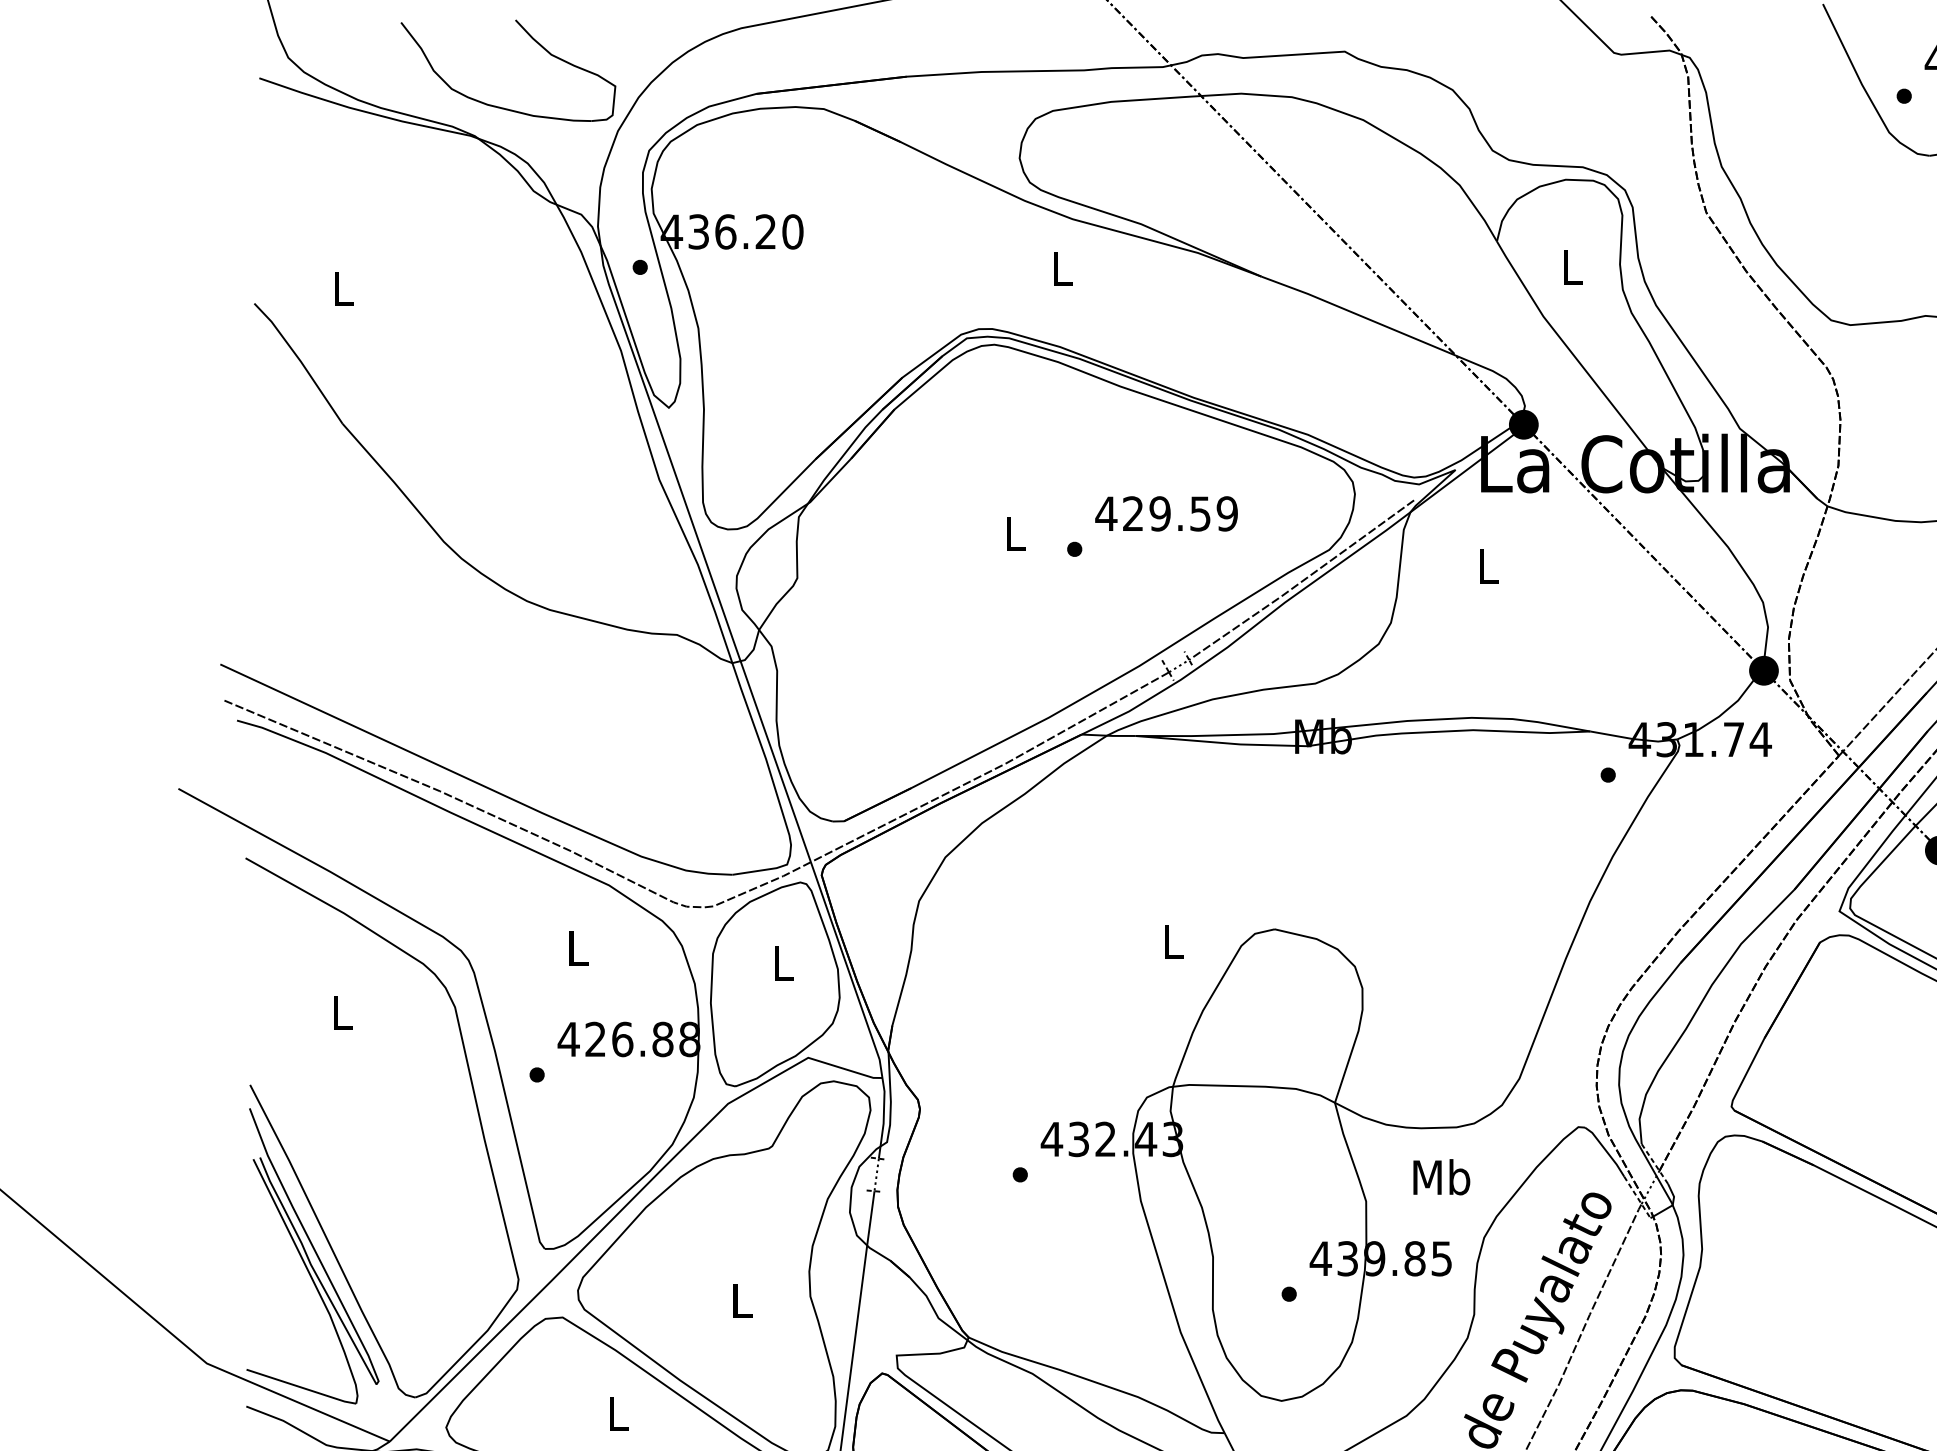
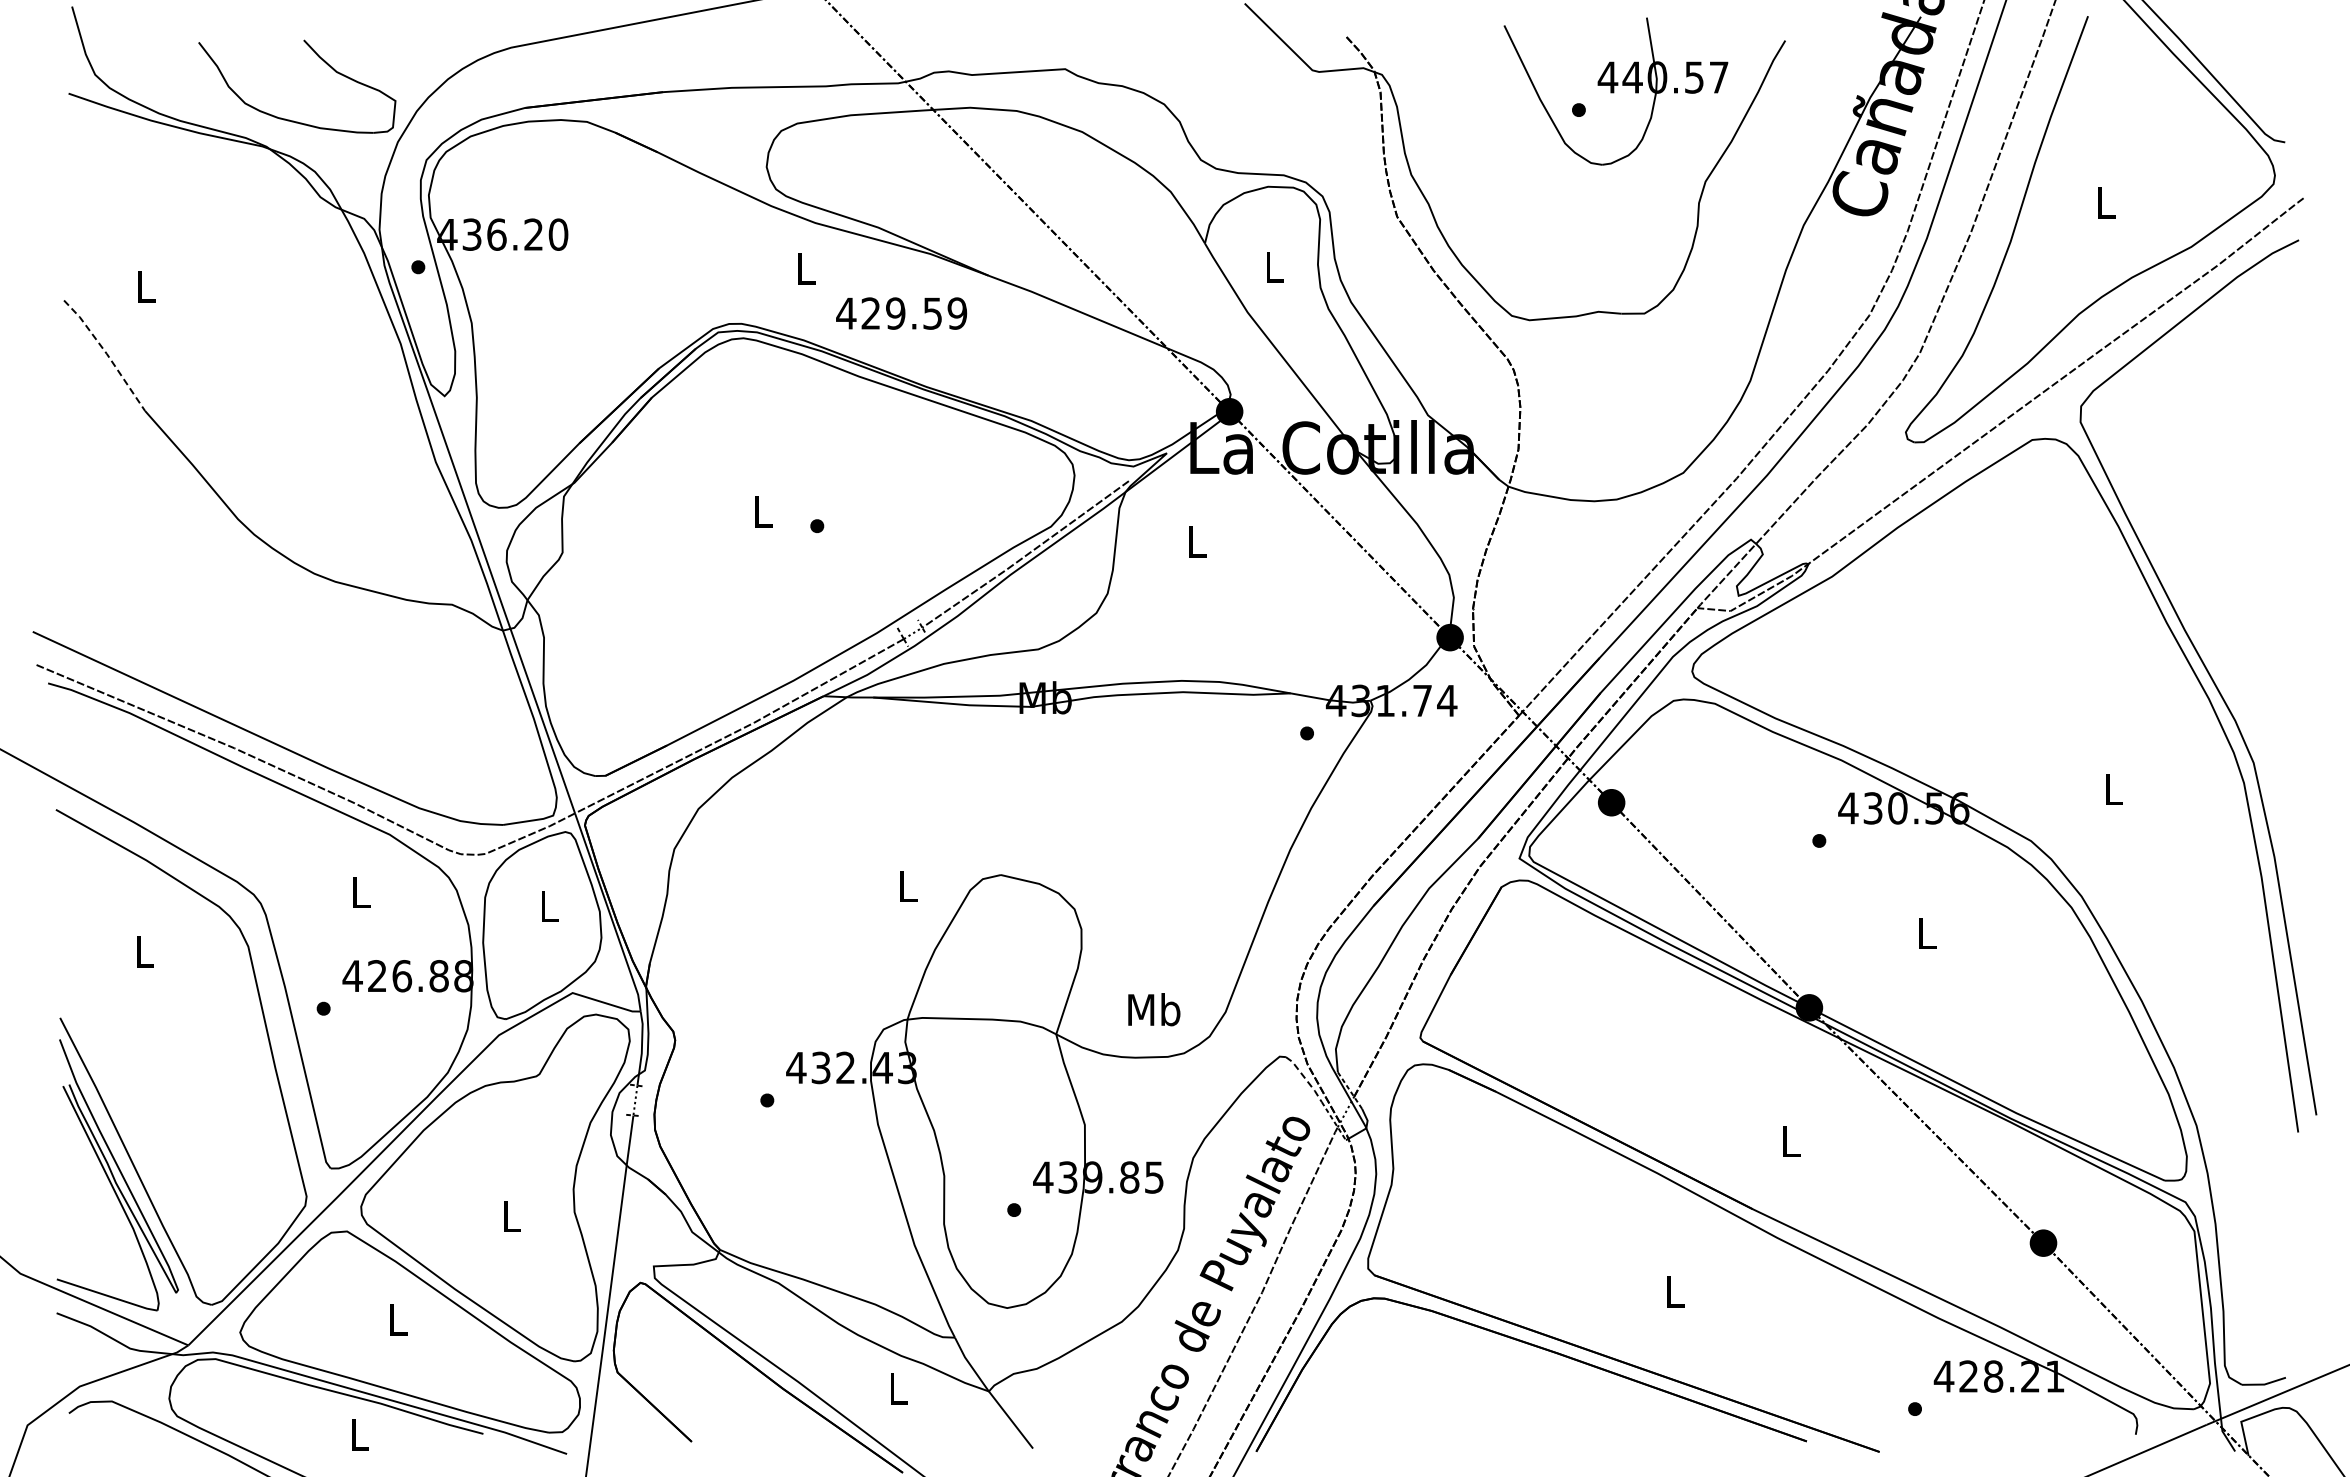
line: (300, 361) -> (106, 353), solid -> dashed
text: (1166, 513) -> (901, 313), moved
line: (1606, 1150) -> (1305, 1078), solid -> dashed
text: (1441, 1177) -> (1154, 1009), moved

